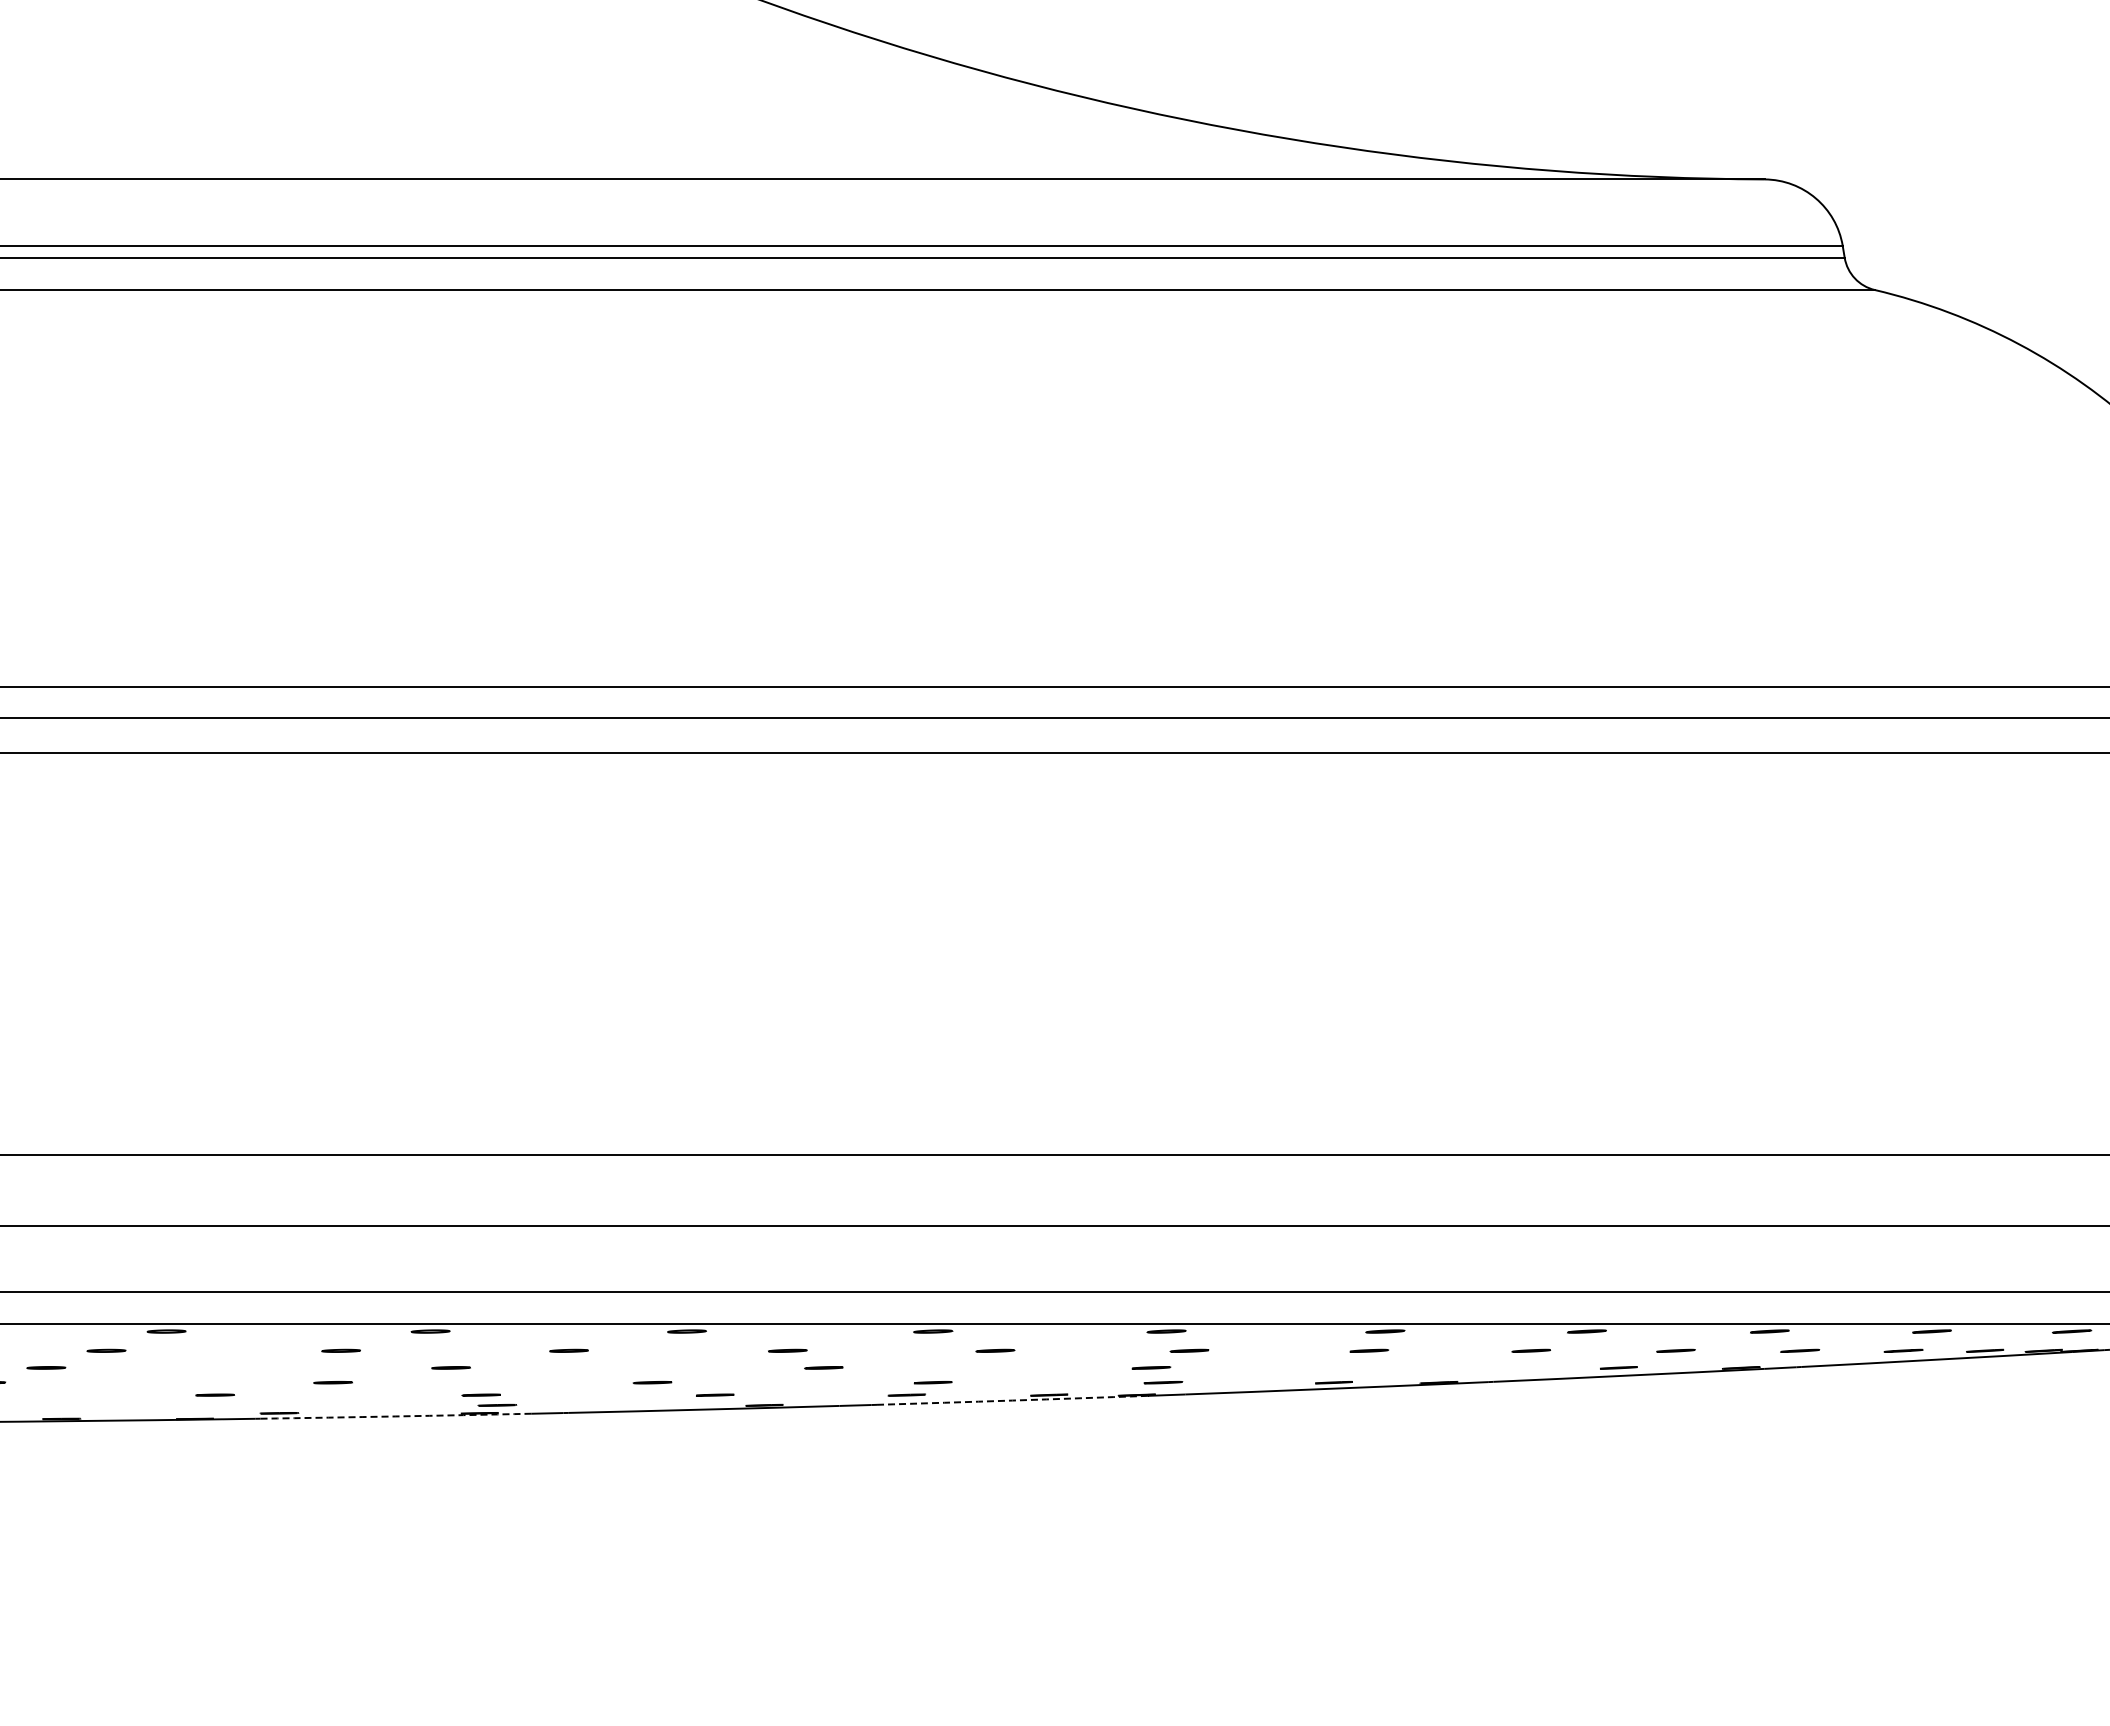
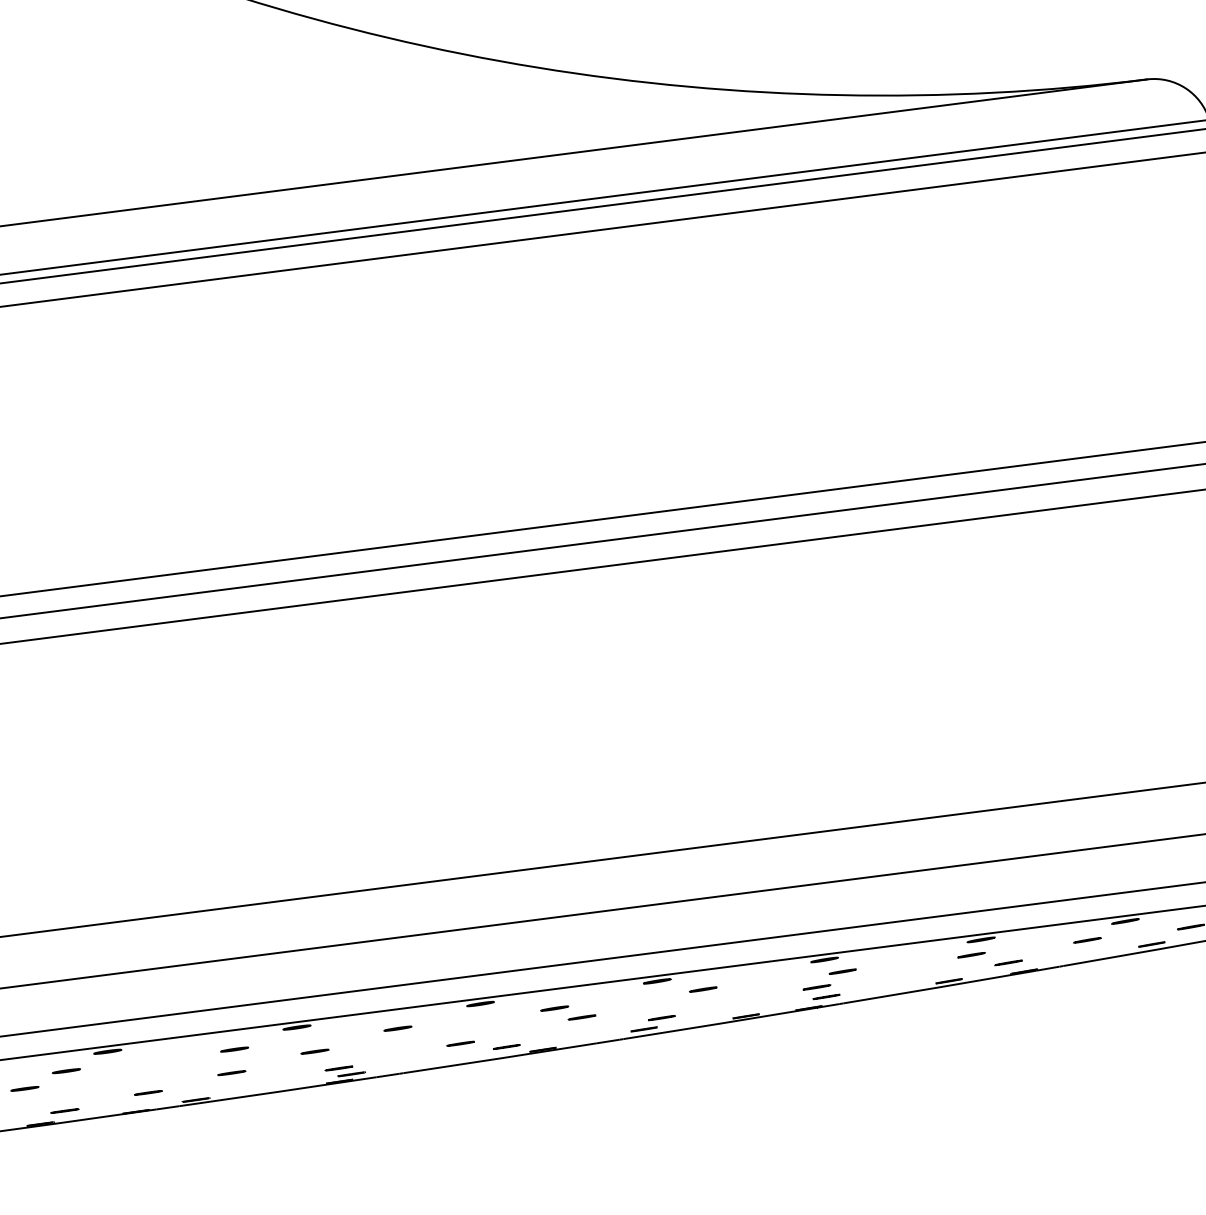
line: (1419, 1367) -> (1008, 962), added
arc: (1012, 1400) -> (720, 1023), dashed -> solid
line: (97, 1405) -> (65, 1111), added
arc: (395, 1416) -> (279, 1091), dashed -> solid

